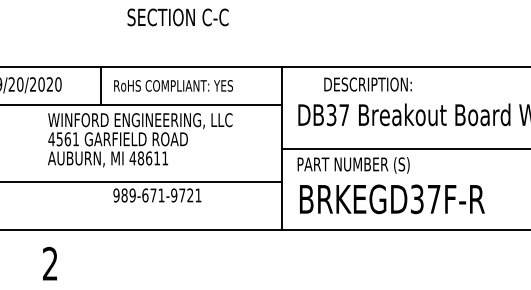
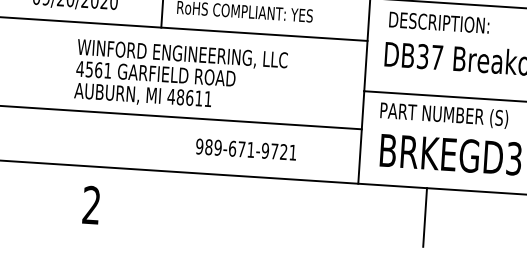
text: (367, 84) -> (438, 22), moved
text: (140, 140) -> (181, 76), moved
text: (157, 195) -> (246, 149), moved
line: (342, 255) -> (424, 217), added

